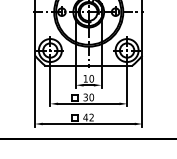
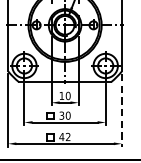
line: (142, 92) -> (122, 110), solid -> dashed

